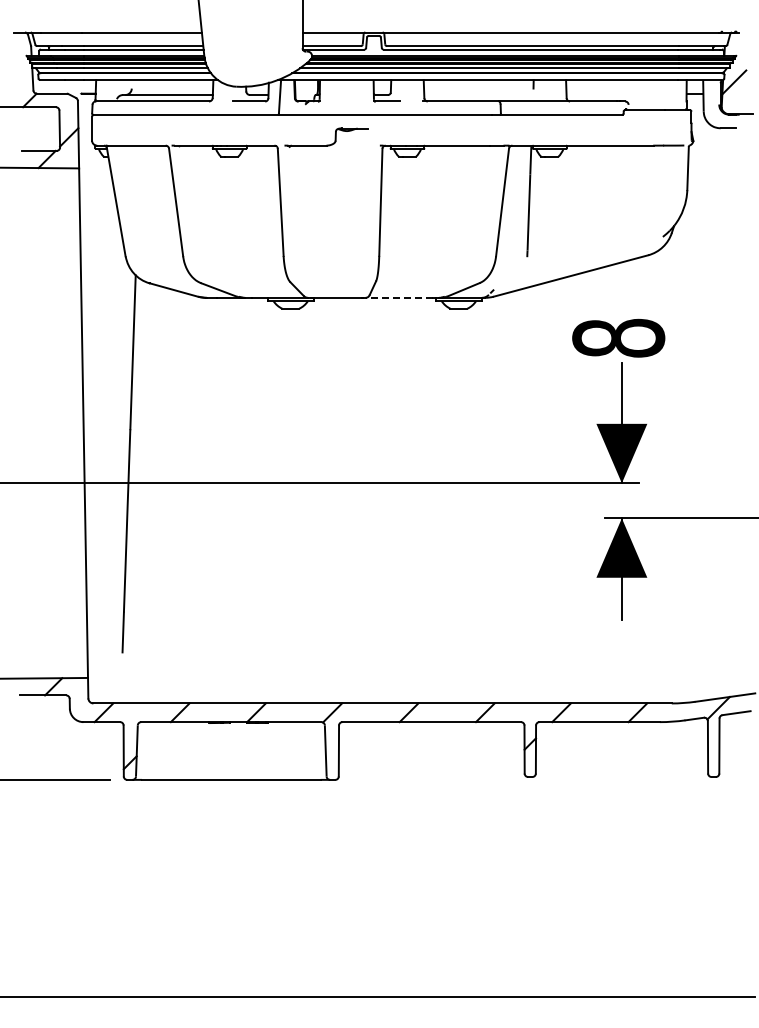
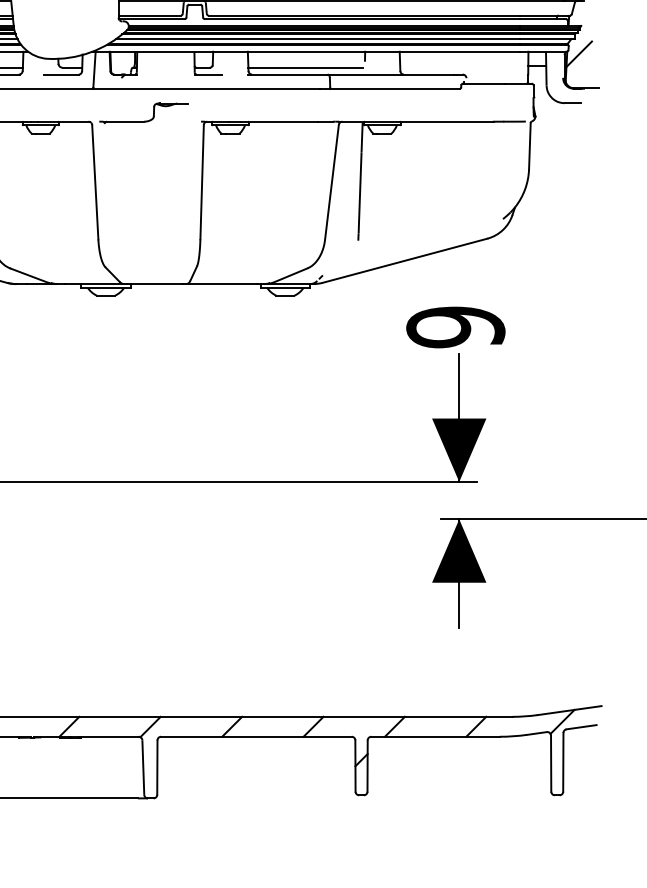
line: (477, 95) -> (305, 68), added
line: (398, 297) -> (220, 283), dashed -> solid
text: (618, 337) -> (455, 326), 8 -> 9

